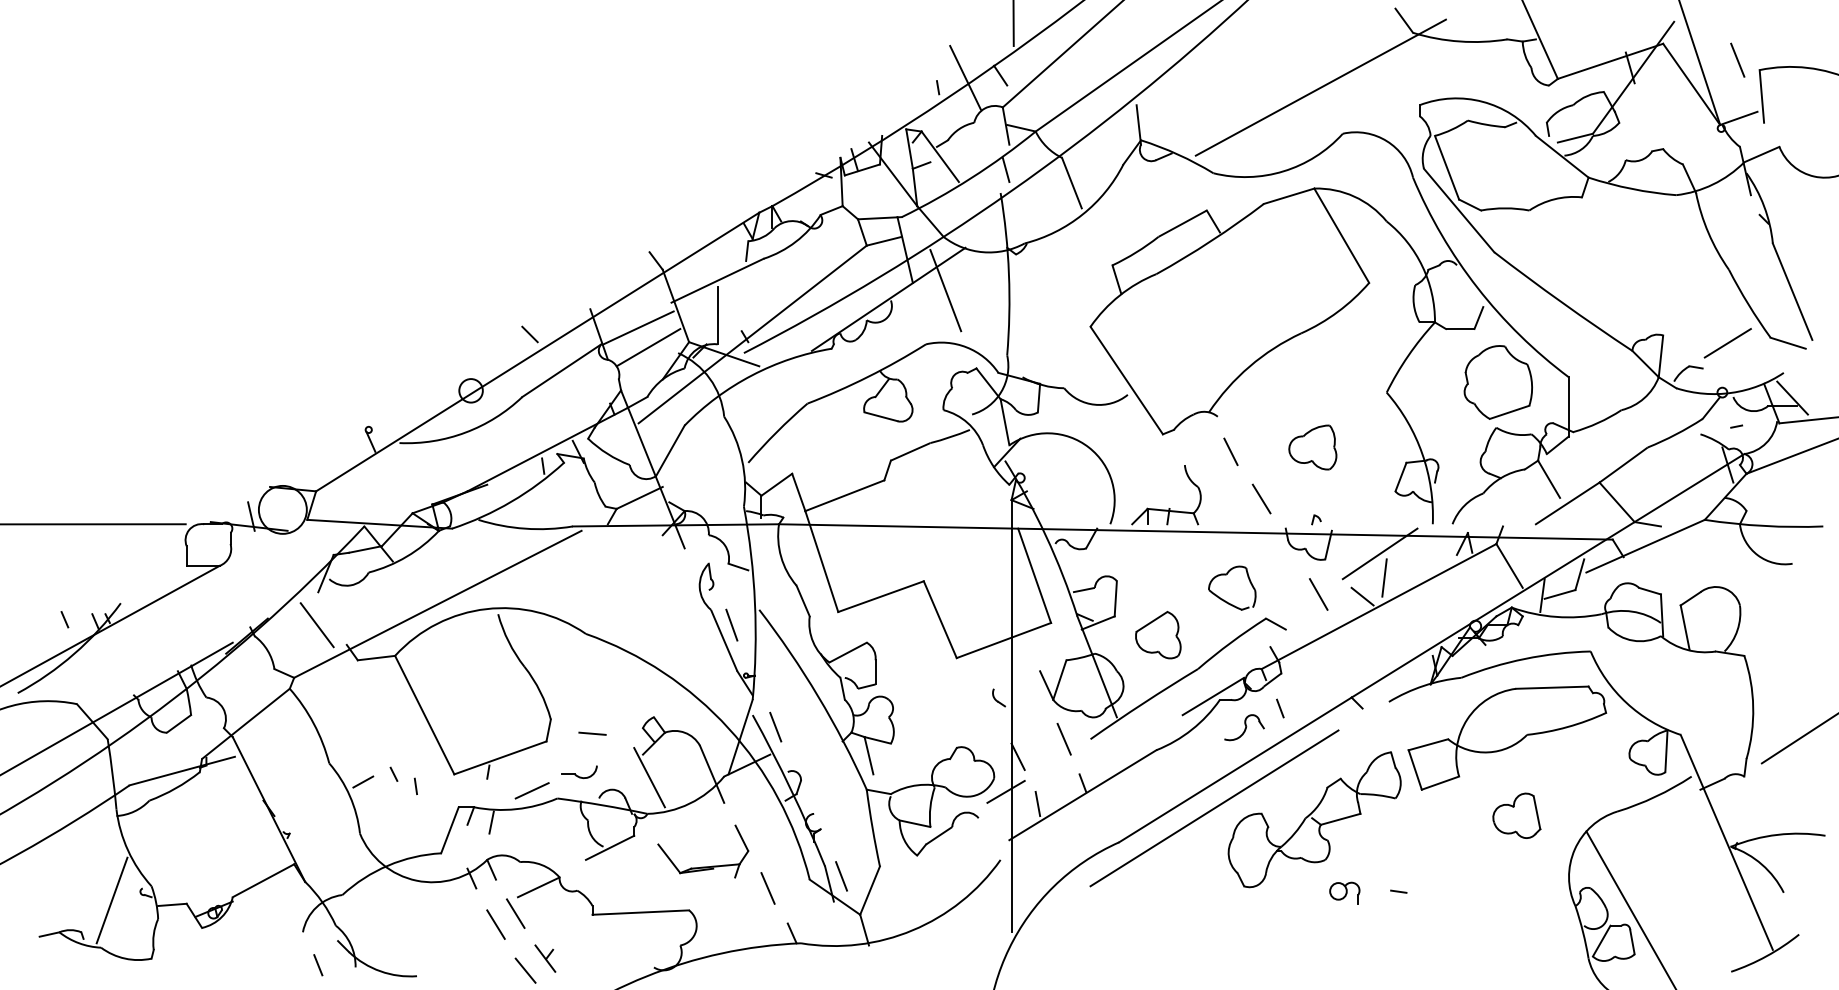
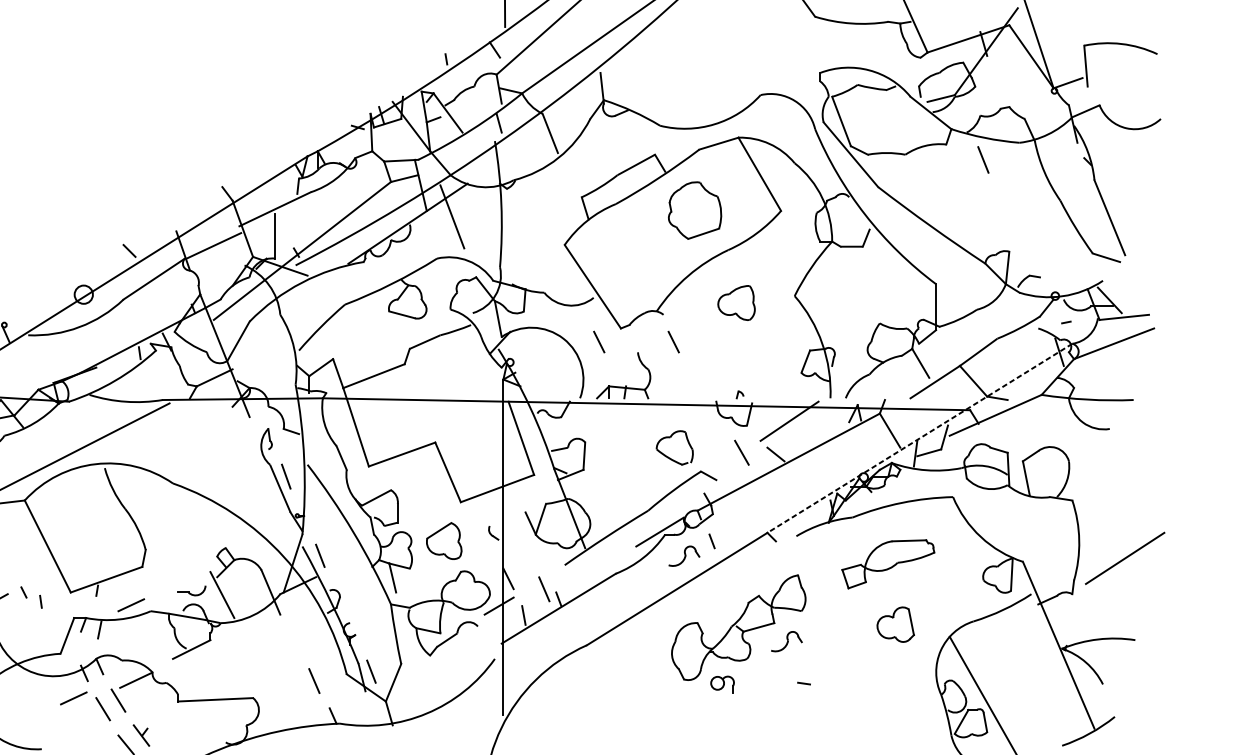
line: (1737, 59) -> (983, 159), moved
line: (965, 77) -> (467, 51), removed
line: (1320, 87) -> (743, 59), removed
line: (1727, 343) -> (1059, 257), removed
line: (648, 347) -> (221, 261), removed
part: (1497, 382) -> (694, 210), moved
part: (1312, 447) -> (736, 302), moved
line: (1134, 451) -> (598, 341), added
line: (1261, 498) -> (697, 378), removed
line: (1547, 576) -> (919, 438), solid -> dashed
line: (1384, 577) -> (792, 439), removed
part: (1158, 635) -> (444, 541), moved
line: (592, 733) -> (178, 560), removed
part: (1507, 737) -> (888, 563), size x0.6
line: (1063, 739) -> (543, 589), moved
part: (579, 772) -> (192, 591), moved
line: (1214, 808) -> (660, 618), removed
part: (1376, 837) -> (786, 641), added
part: (703, 866) -> (264, 664), removed
part: (1344, 892) -> (722, 684), moved
line: (457, 910) -> (73, 698), added

